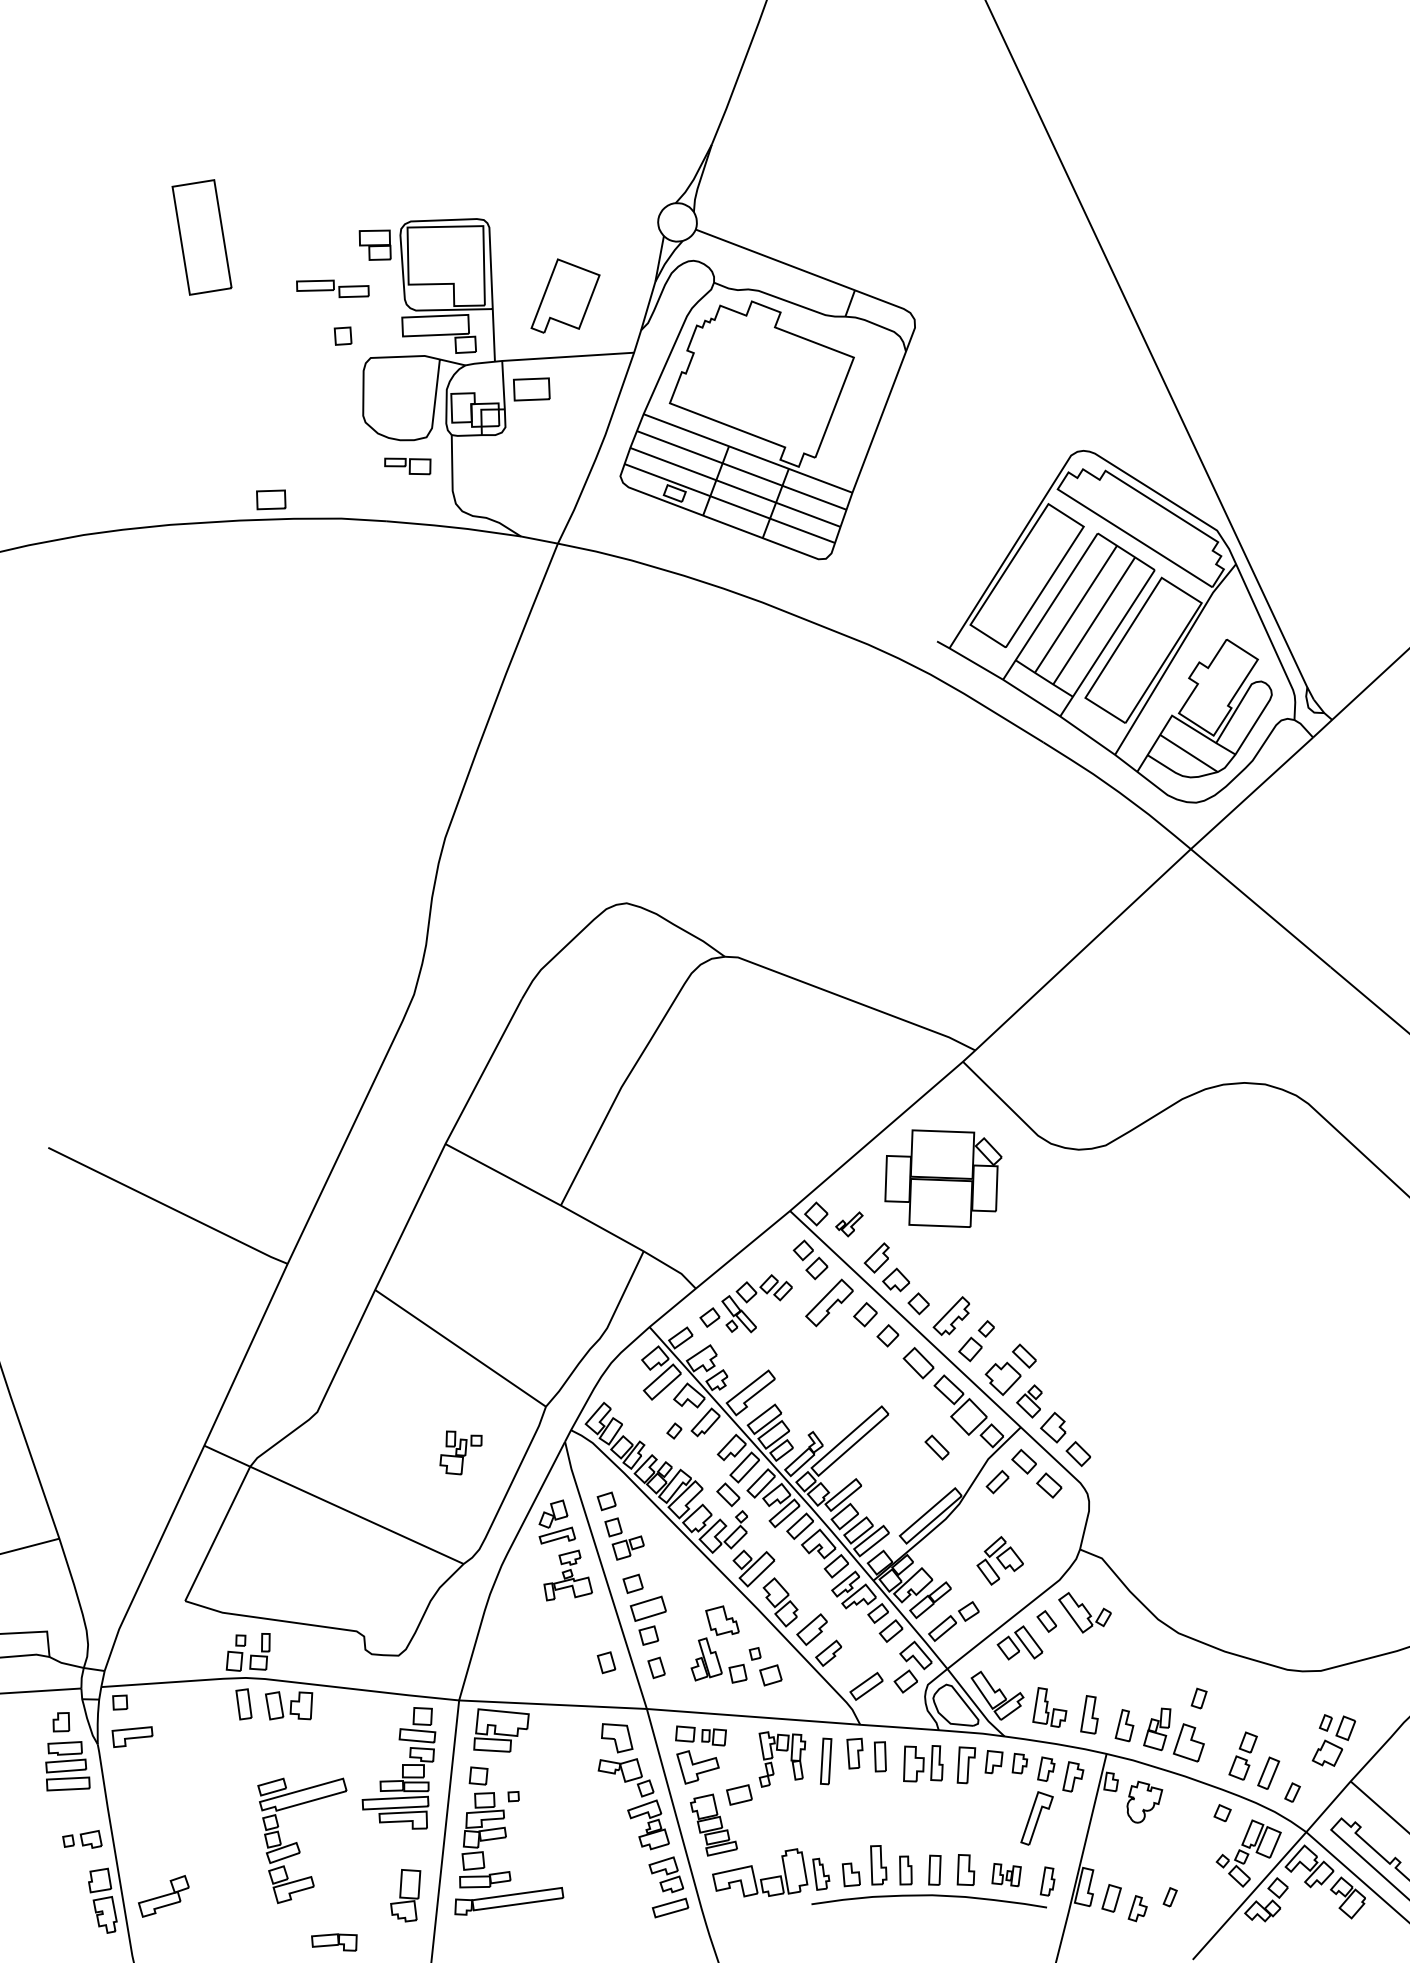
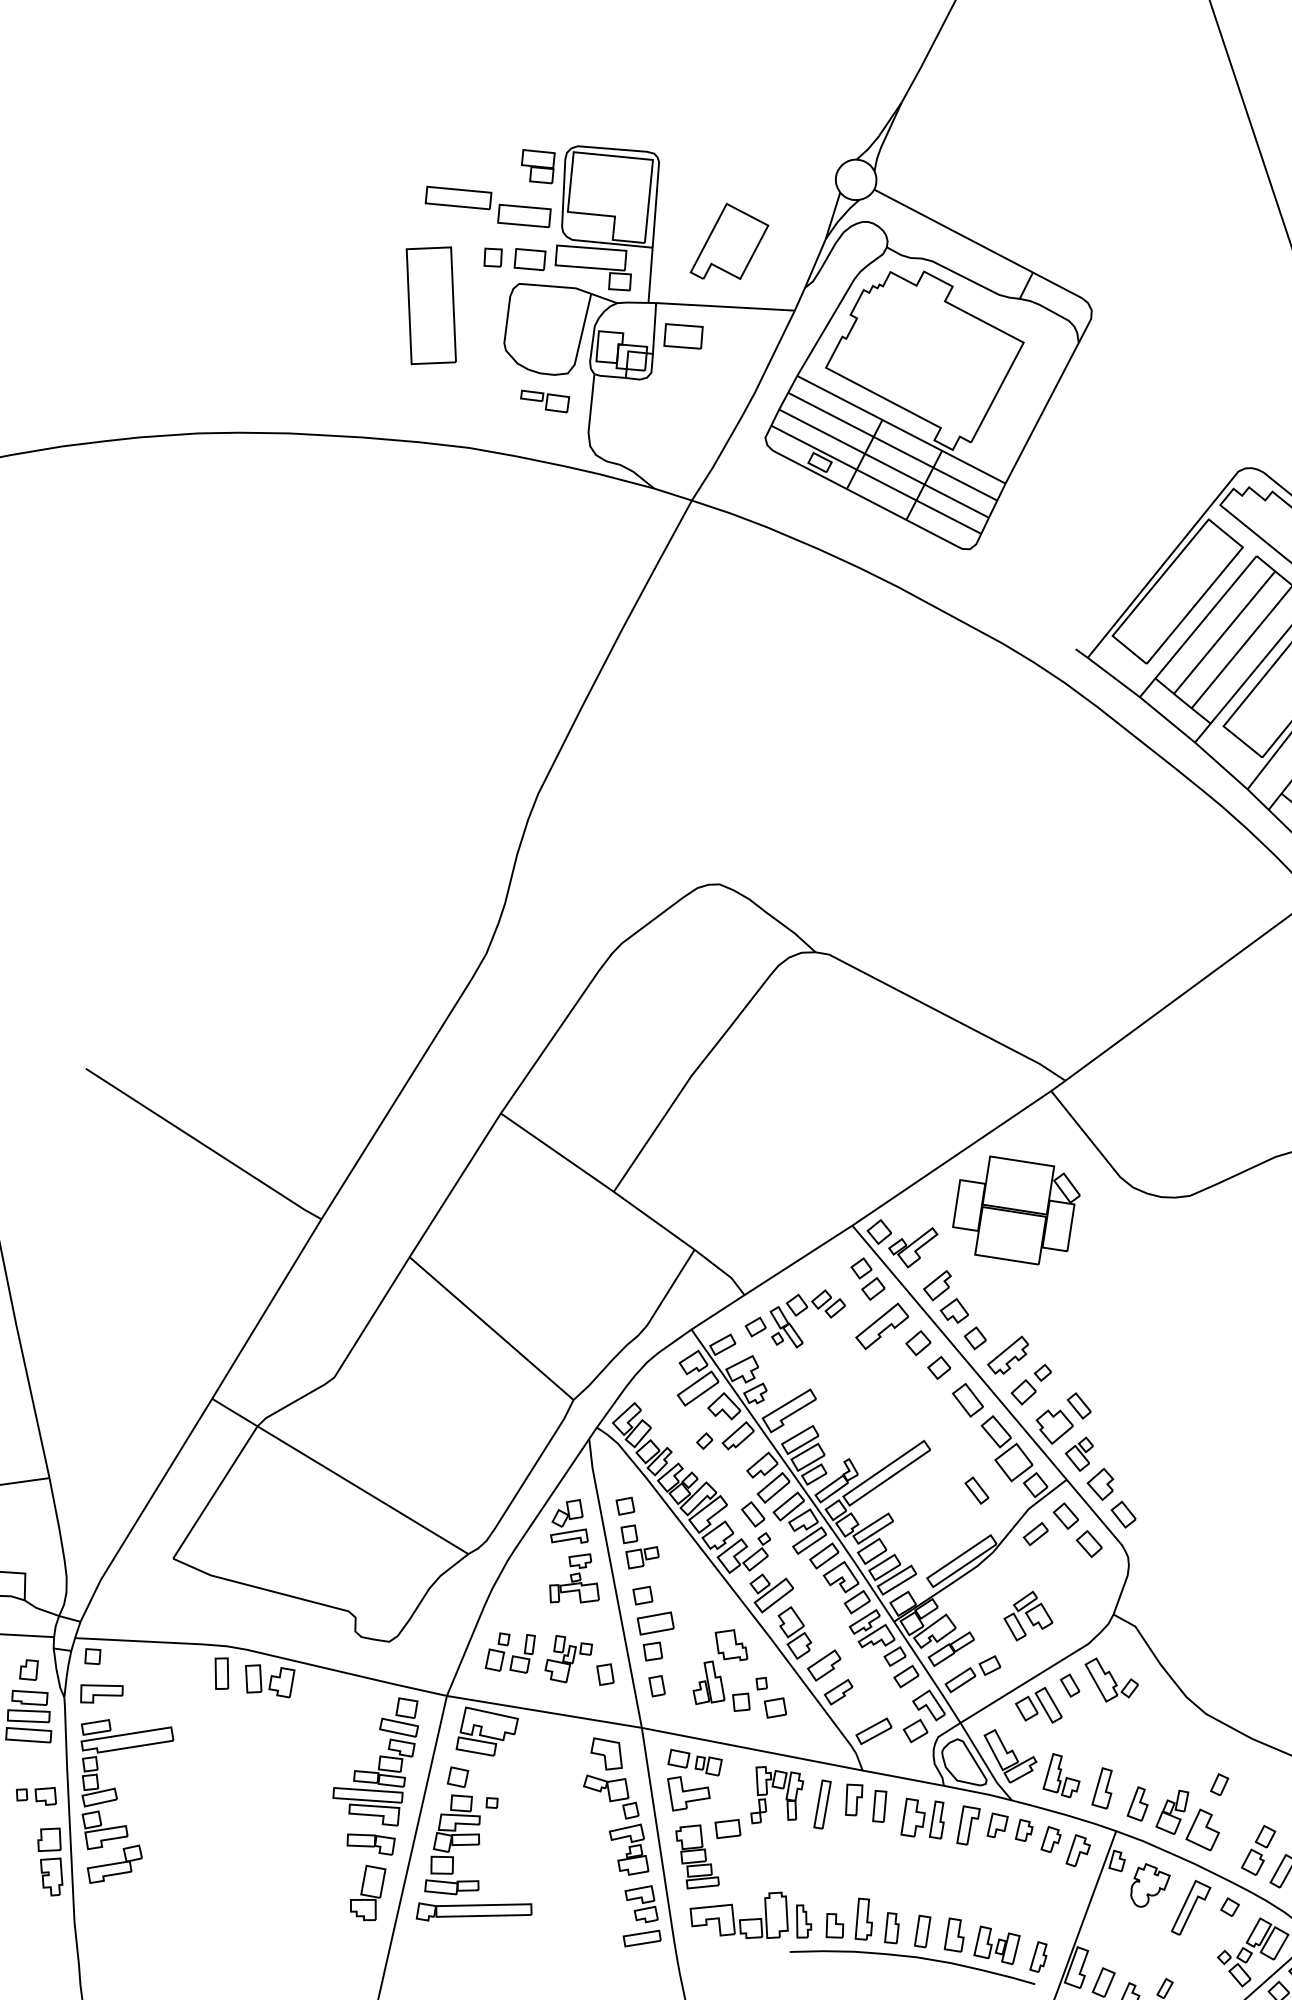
part: (201, 237) -> (430, 305), moved
part: (332, 288) -> (487, 206), size x1.67
part: (271, 499) -> (530, 259), moved
part: (849, 1224) -> (912, 1247), size x1.67
part: (460, 1452) -> (568, 1659), moved
part: (247, 1652) -> (509, 1652), moved
part: (1036, 1818) -> (1190, 1908), moved
part: (302, 1840) -> (121, 1786), moved
part: (1006, 1874) -> (996, 1944), size x1.43
part: (334, 1942) -> (370, 1843), moved

